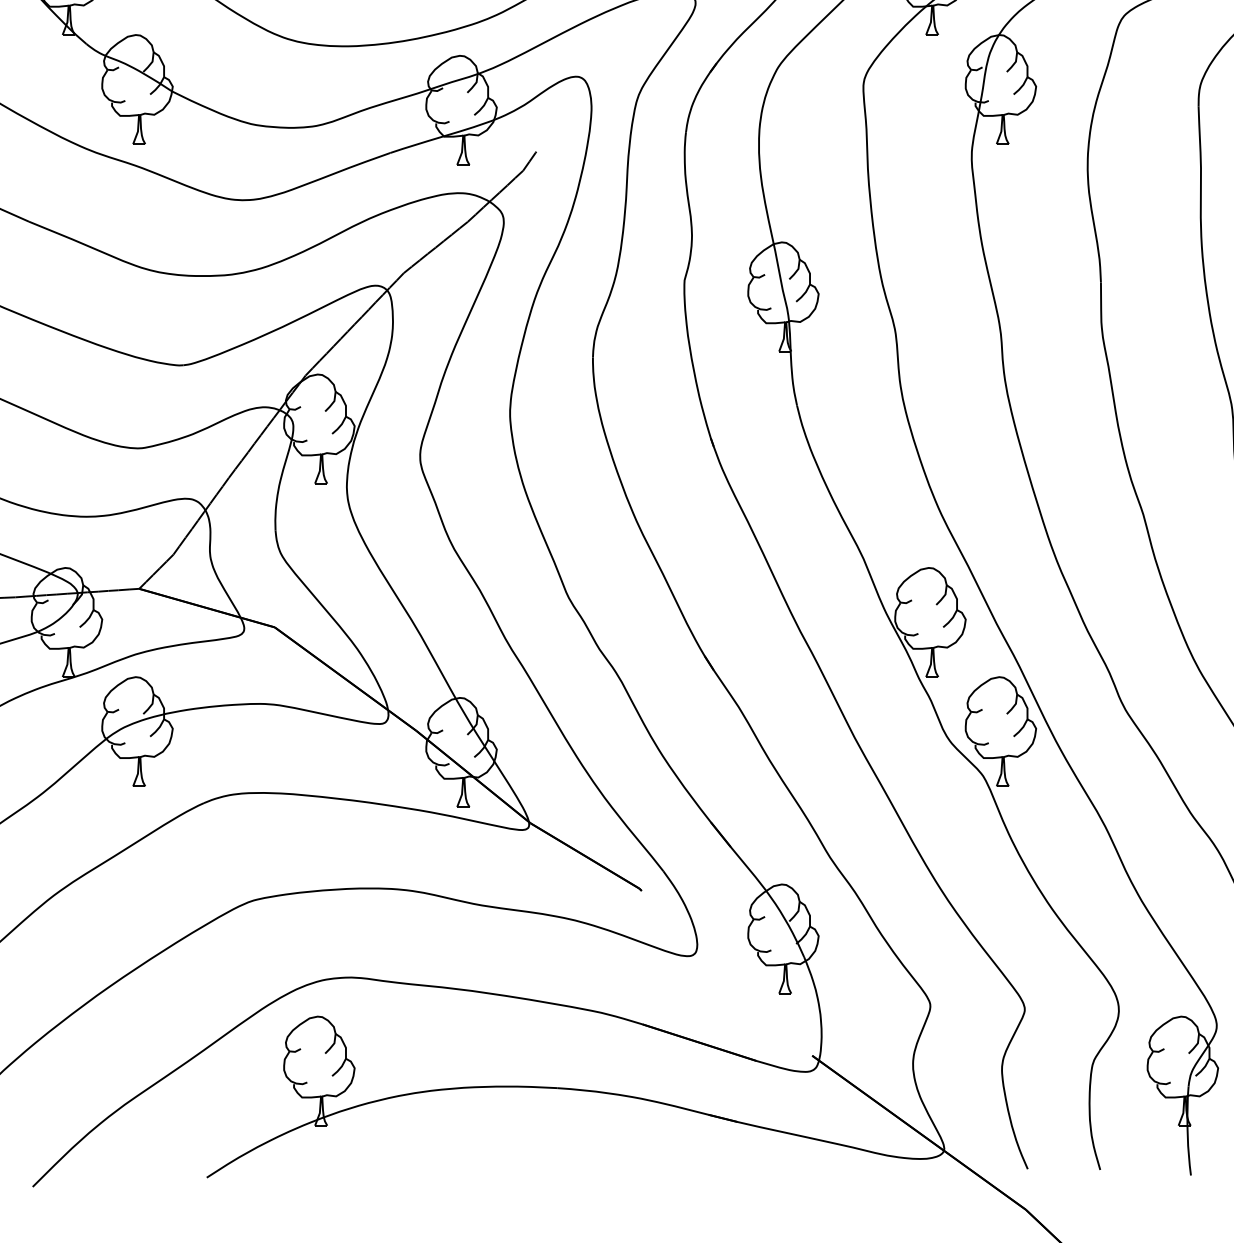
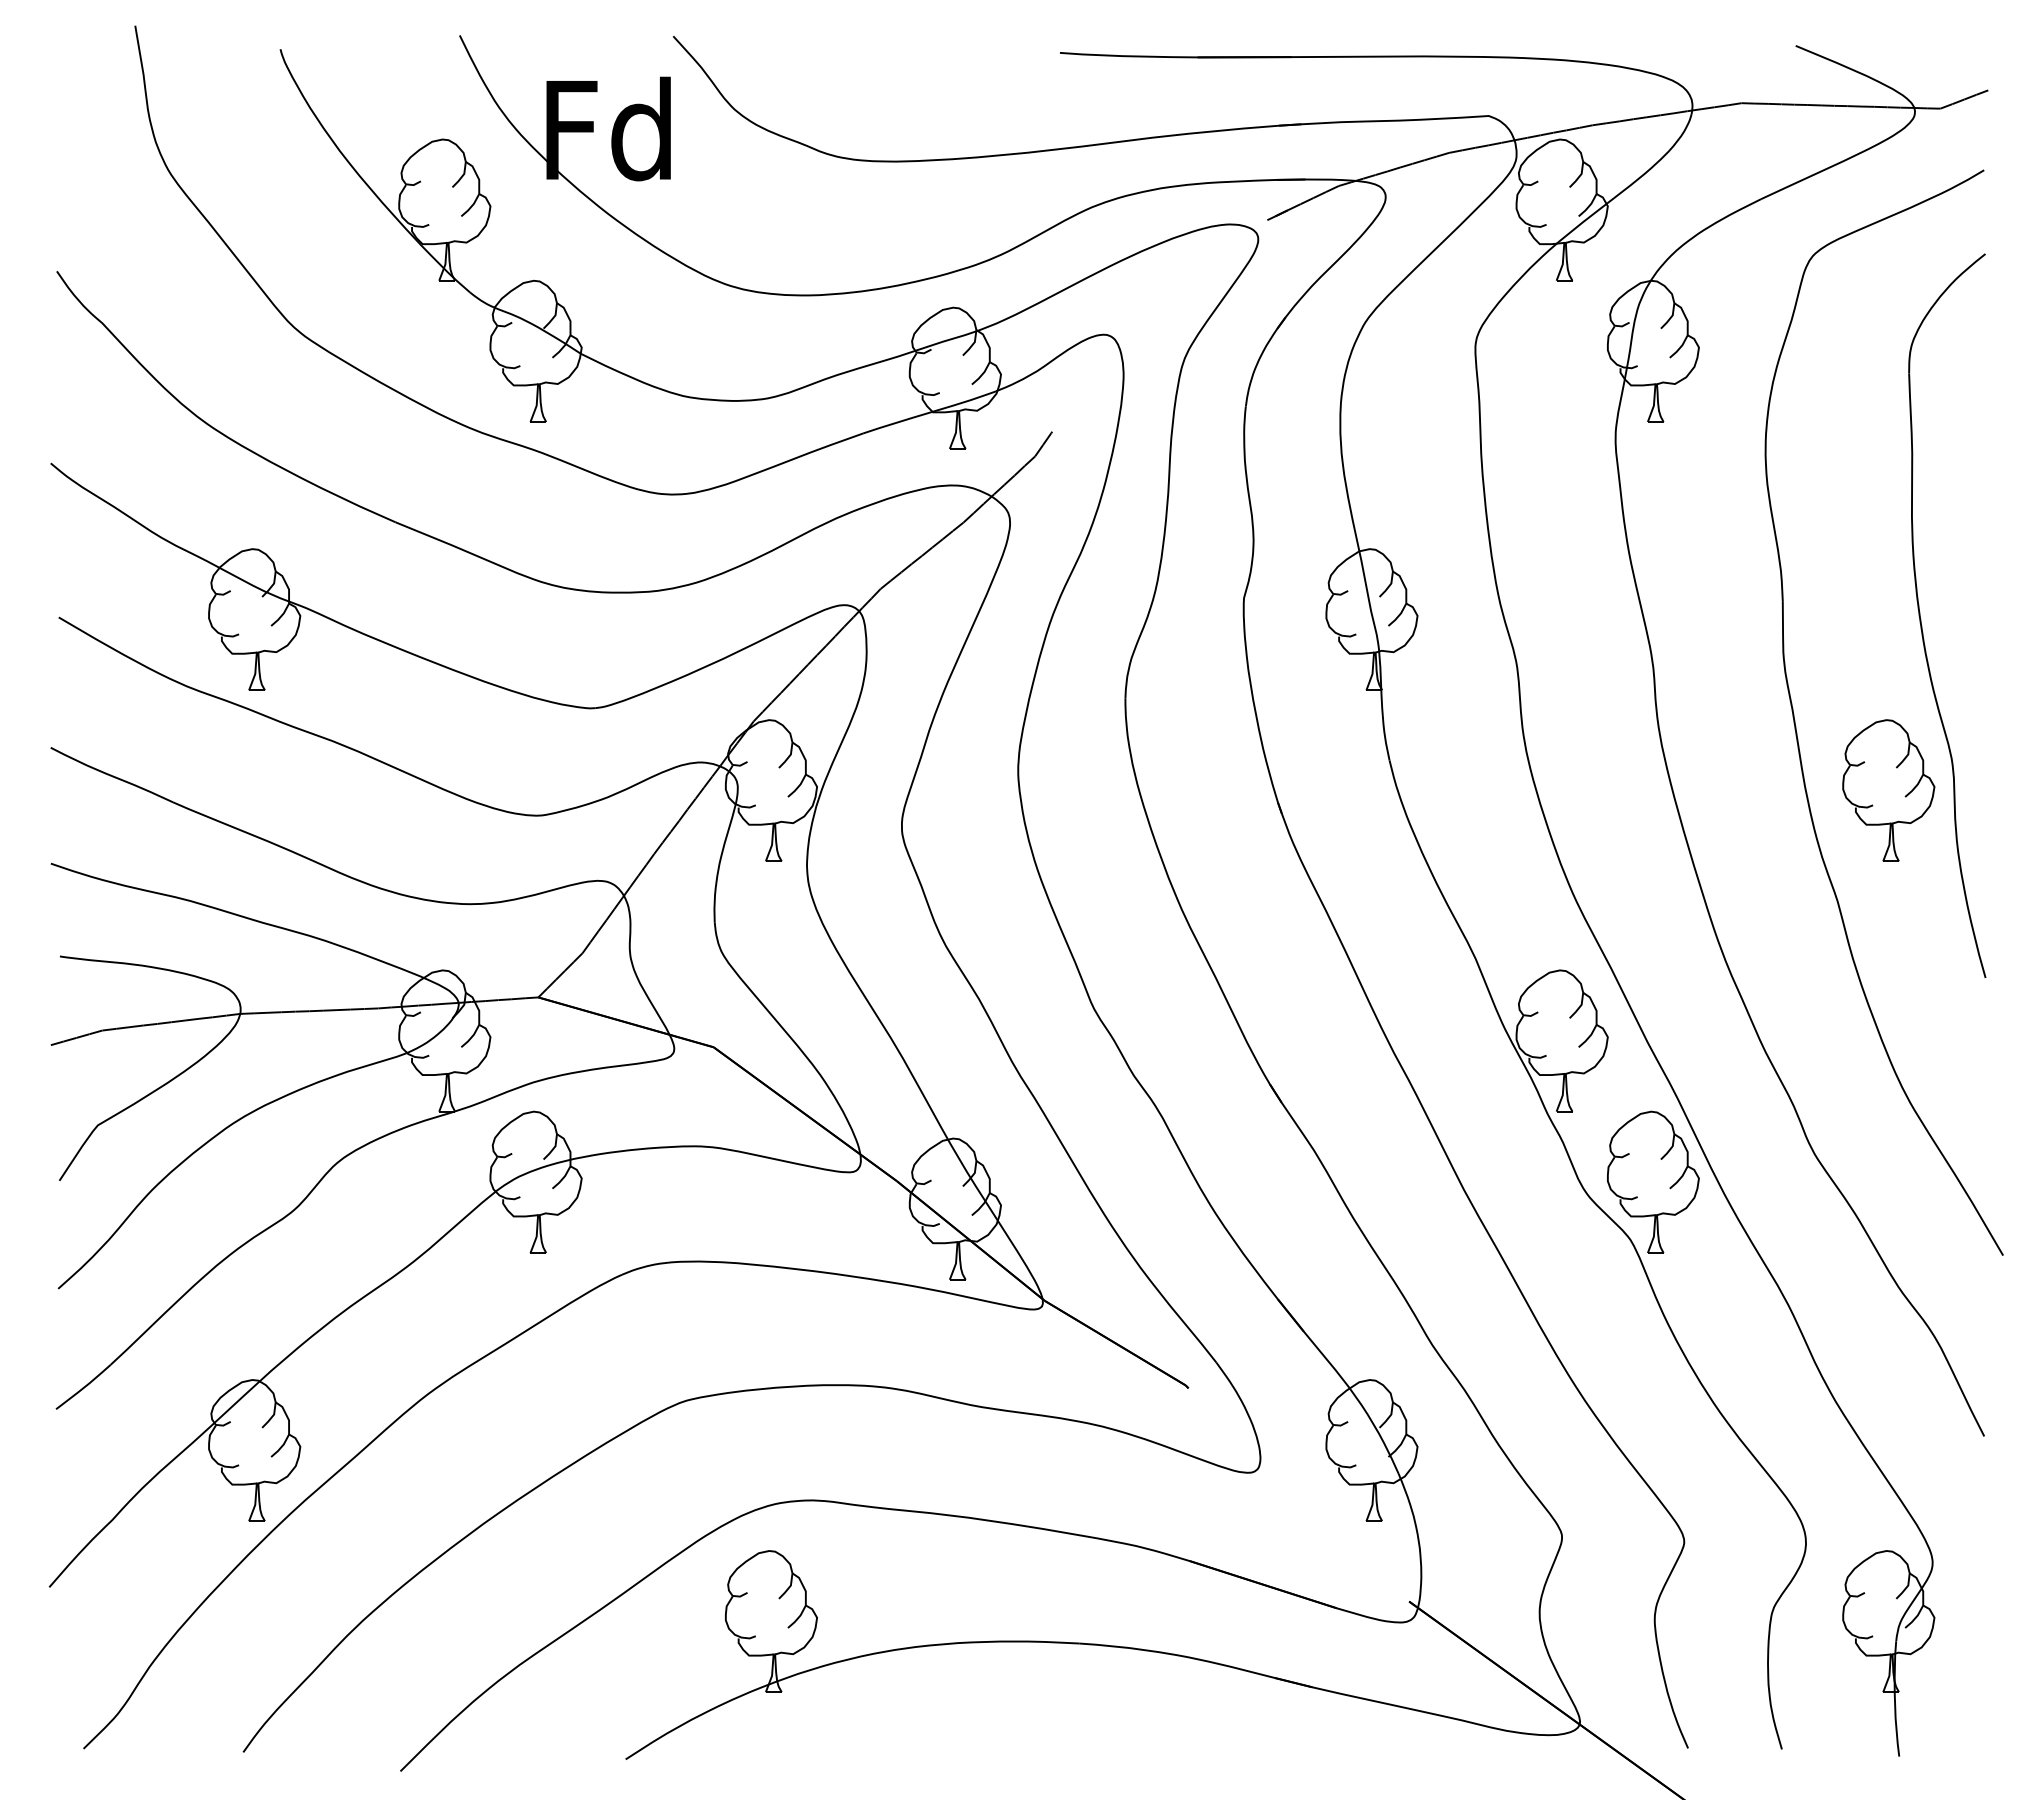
part: (1182, 428) -> (1888, 790), added

